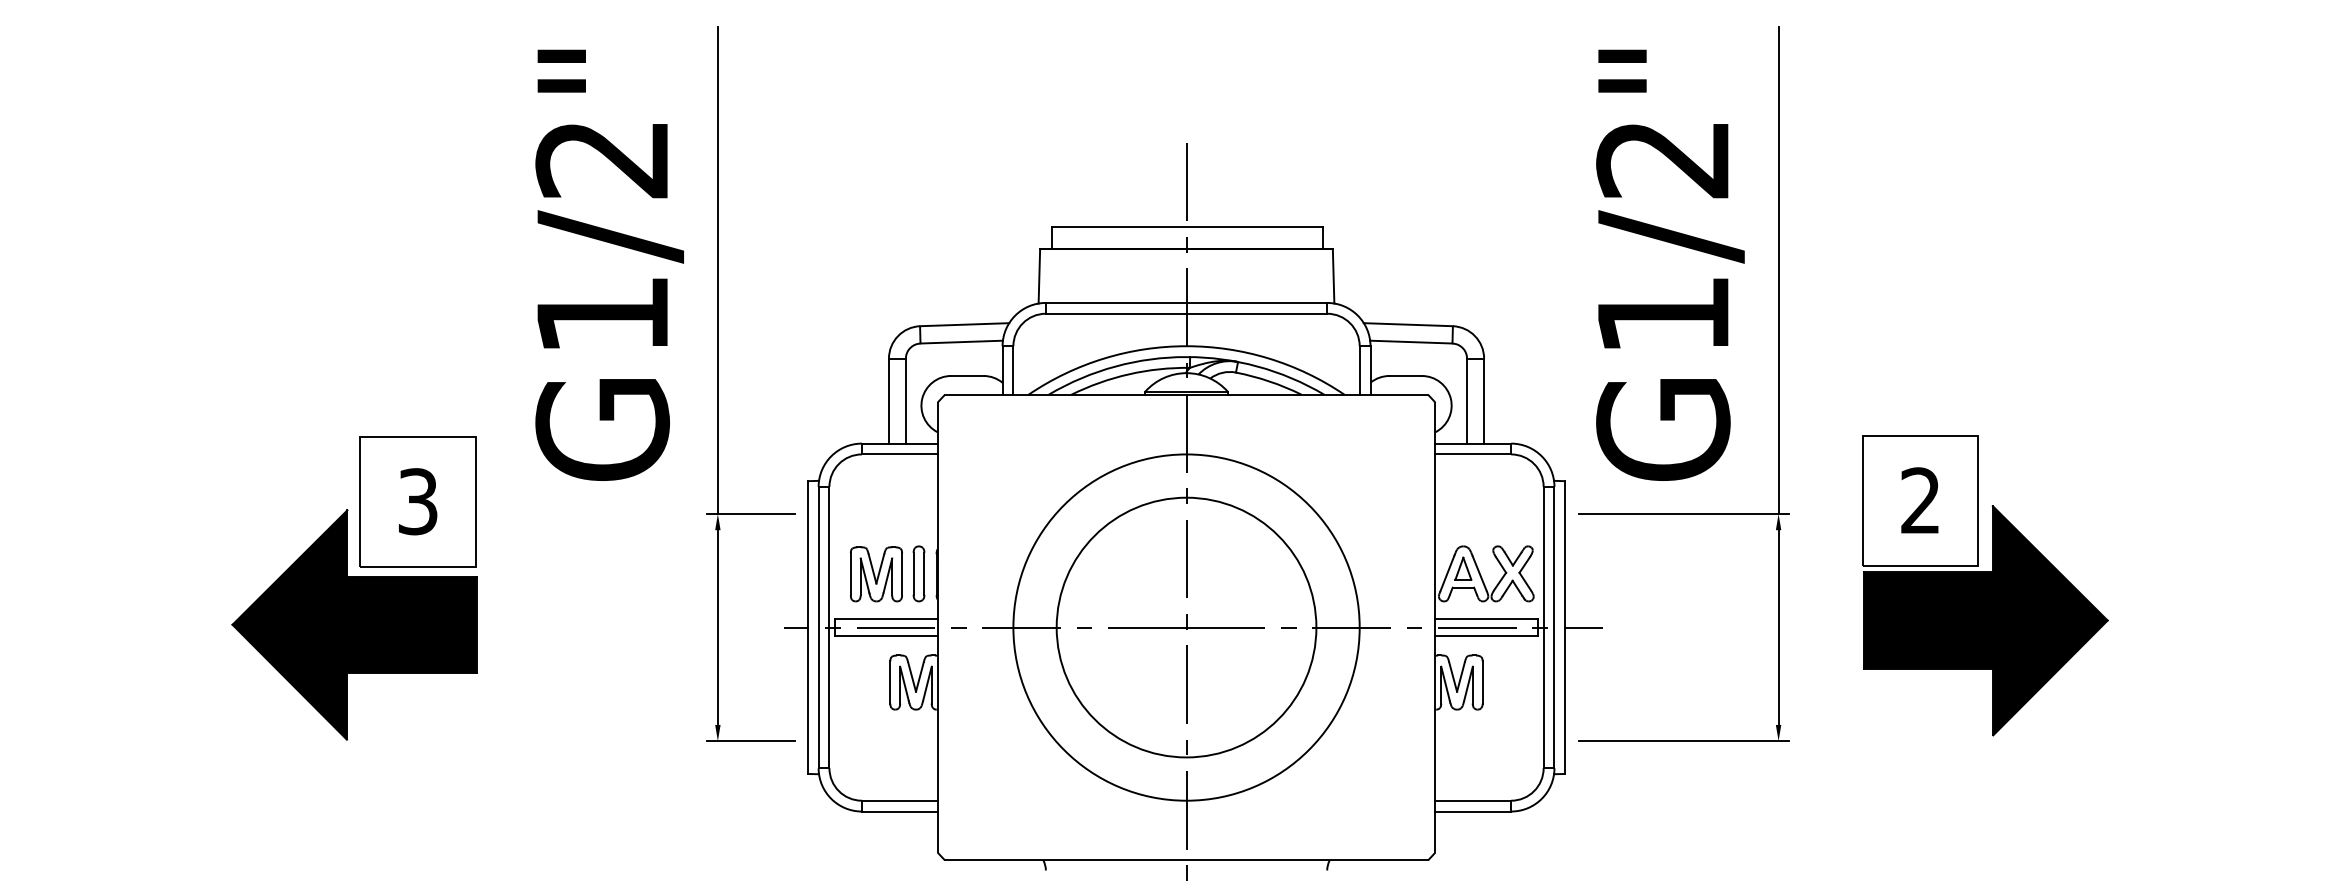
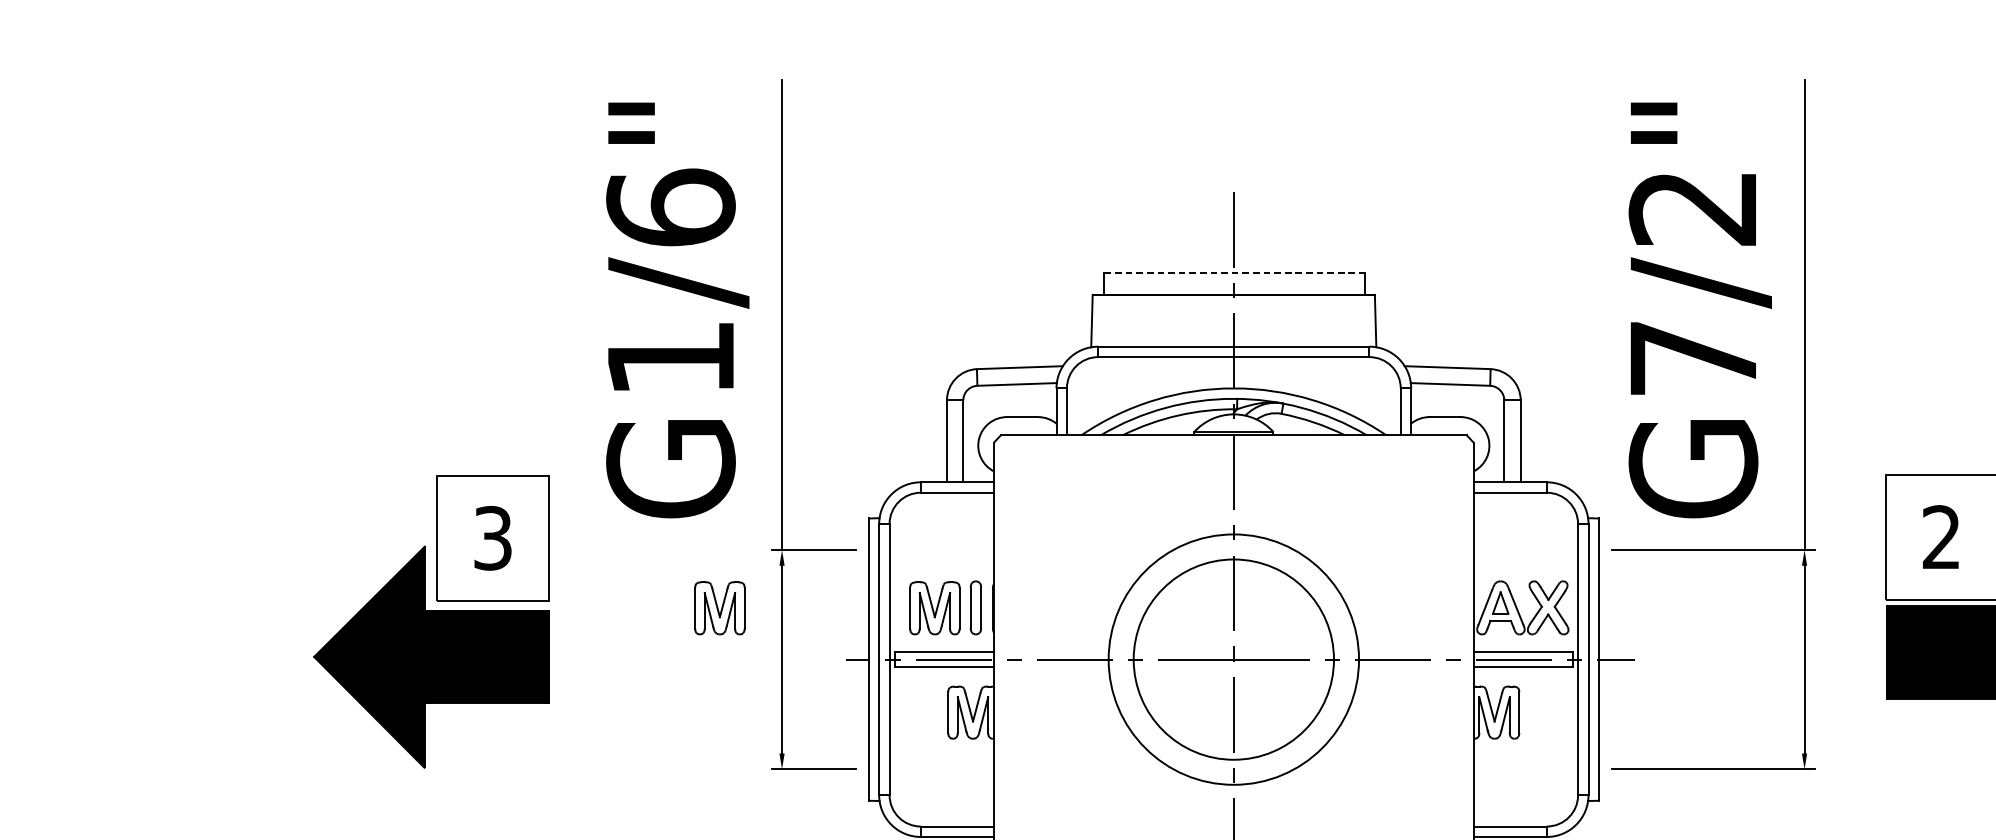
text: (602, 158) -> (670, 207), G1/2" -> G1/6"
line: (1188, 226) -> (1235, 272), solid -> dashed
text: (1663, 314) -> (1693, 357), G1/2" -> G7/2"
part: (652, 574) -> (719, 608), added
circle: (1186, 627) -> (1233, 659), size x0.6

